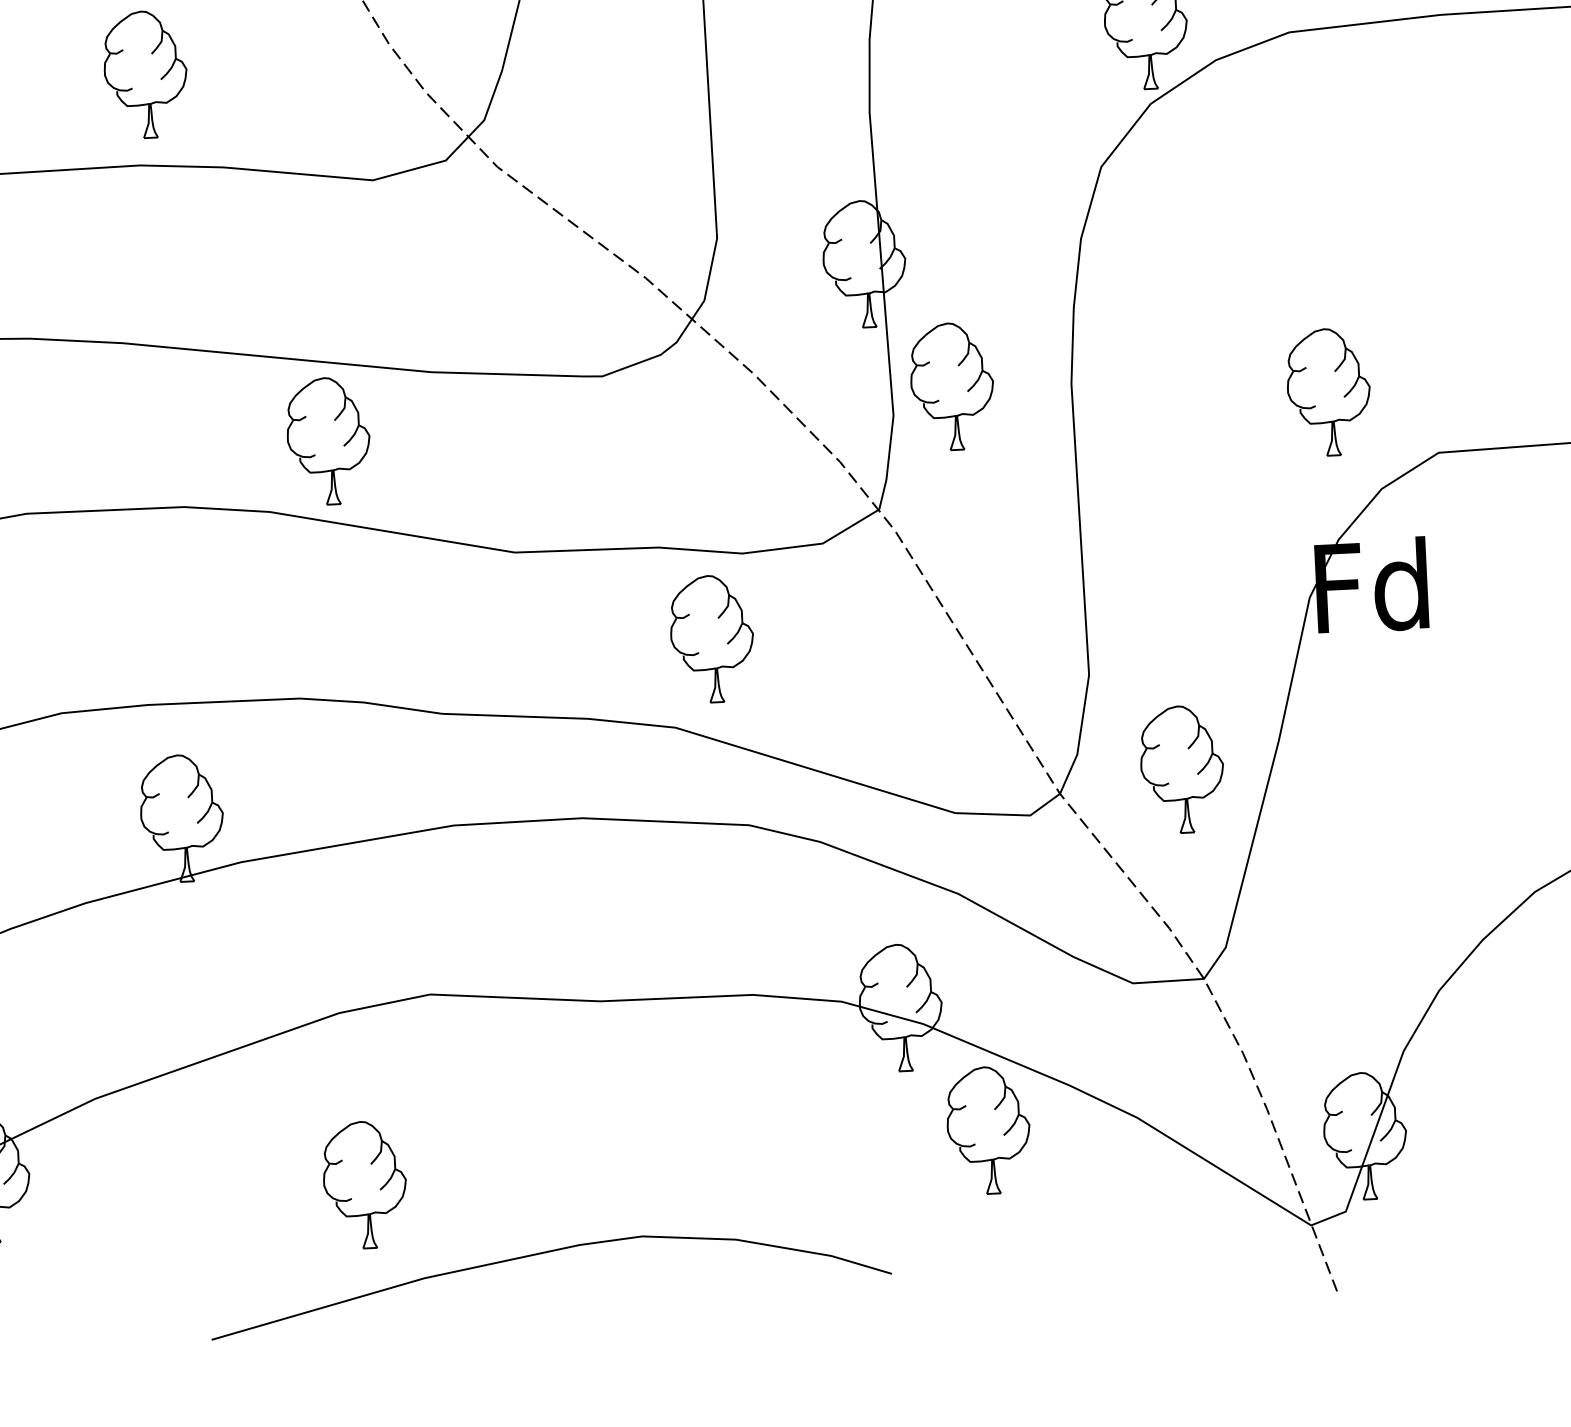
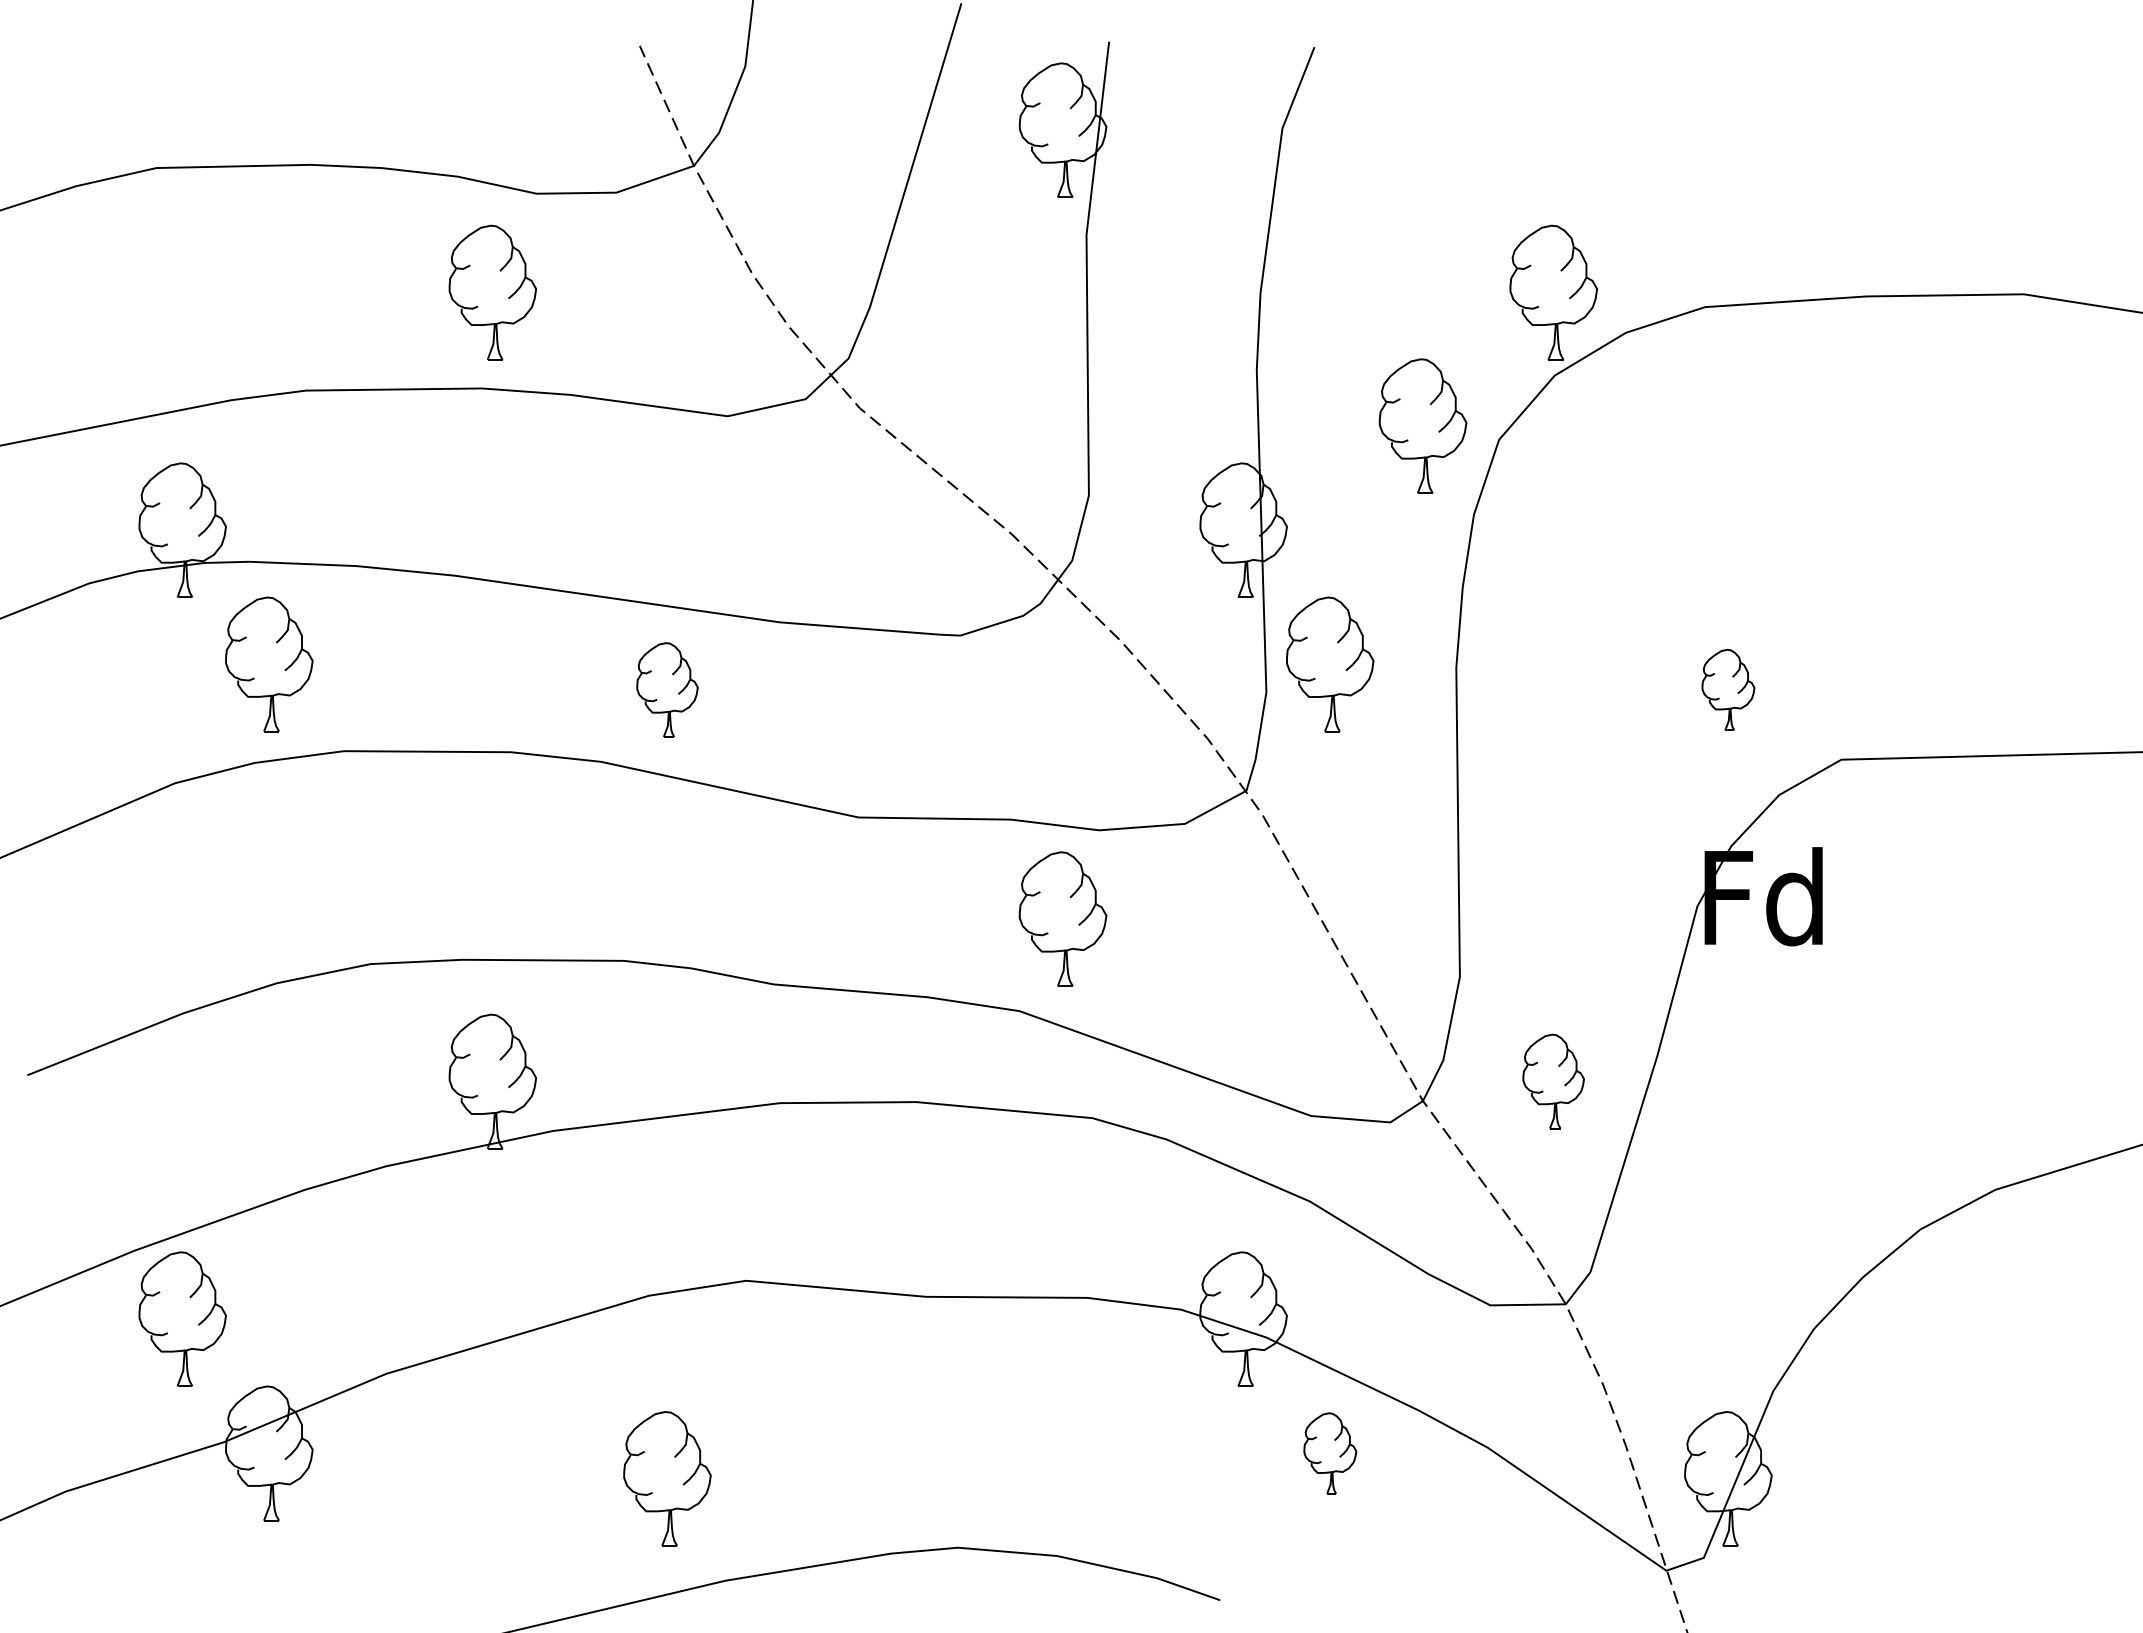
part: (1028, 157) -> (1422, 425), added
part: (1329, 391) -> (1728, 689), size x0.6
part: (328, 440) -> (667, 689), size x0.7
part: (1182, 769) -> (1553, 1081), size x0.7
part: (989, 1130) -> (1330, 1453), size x0.6

